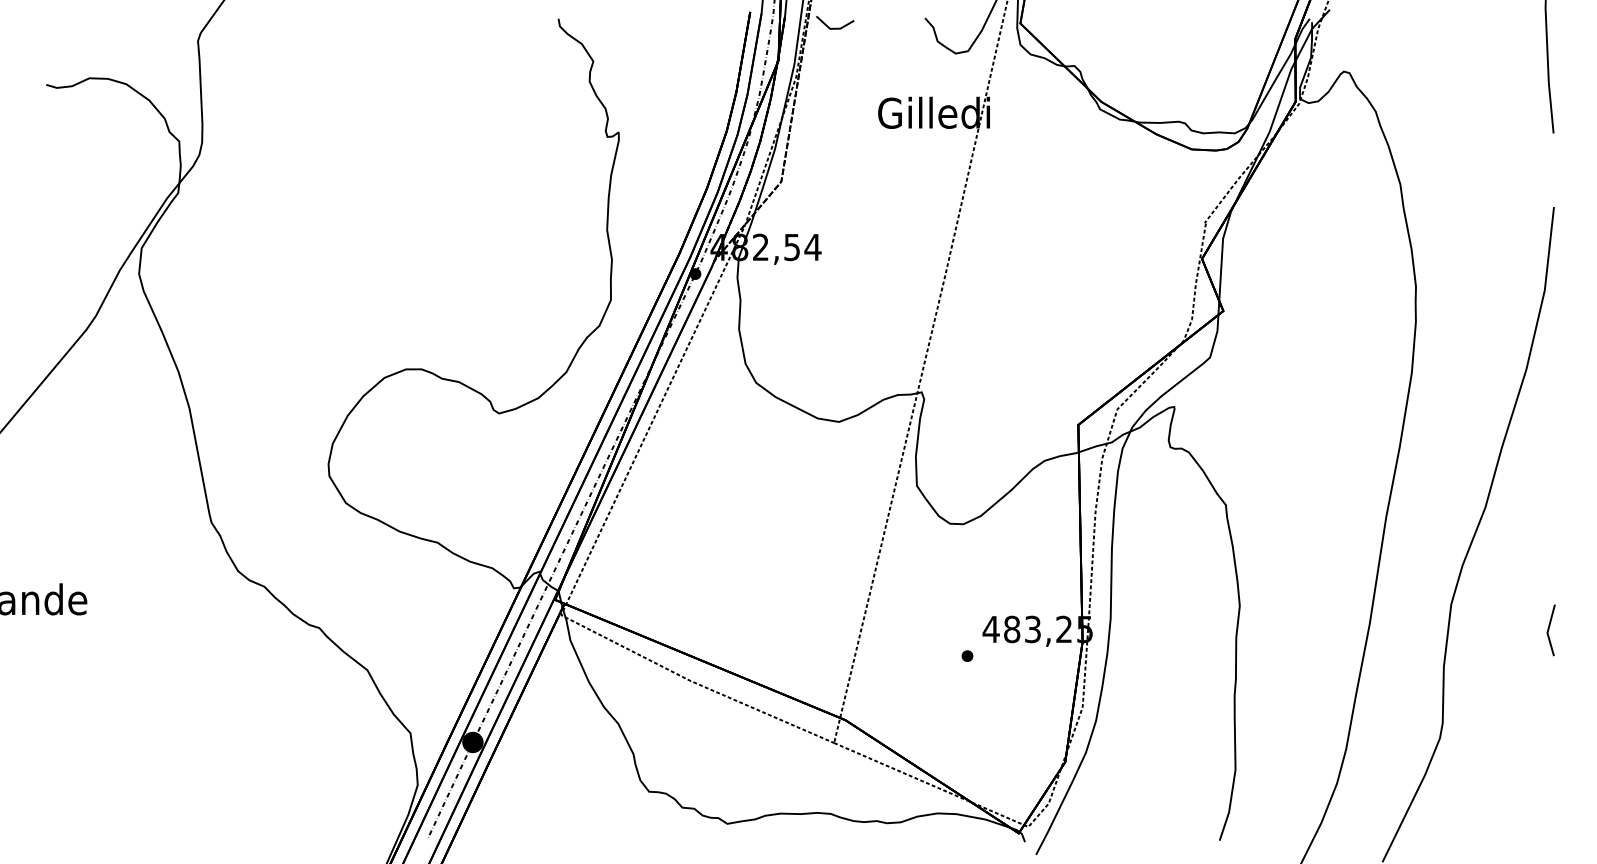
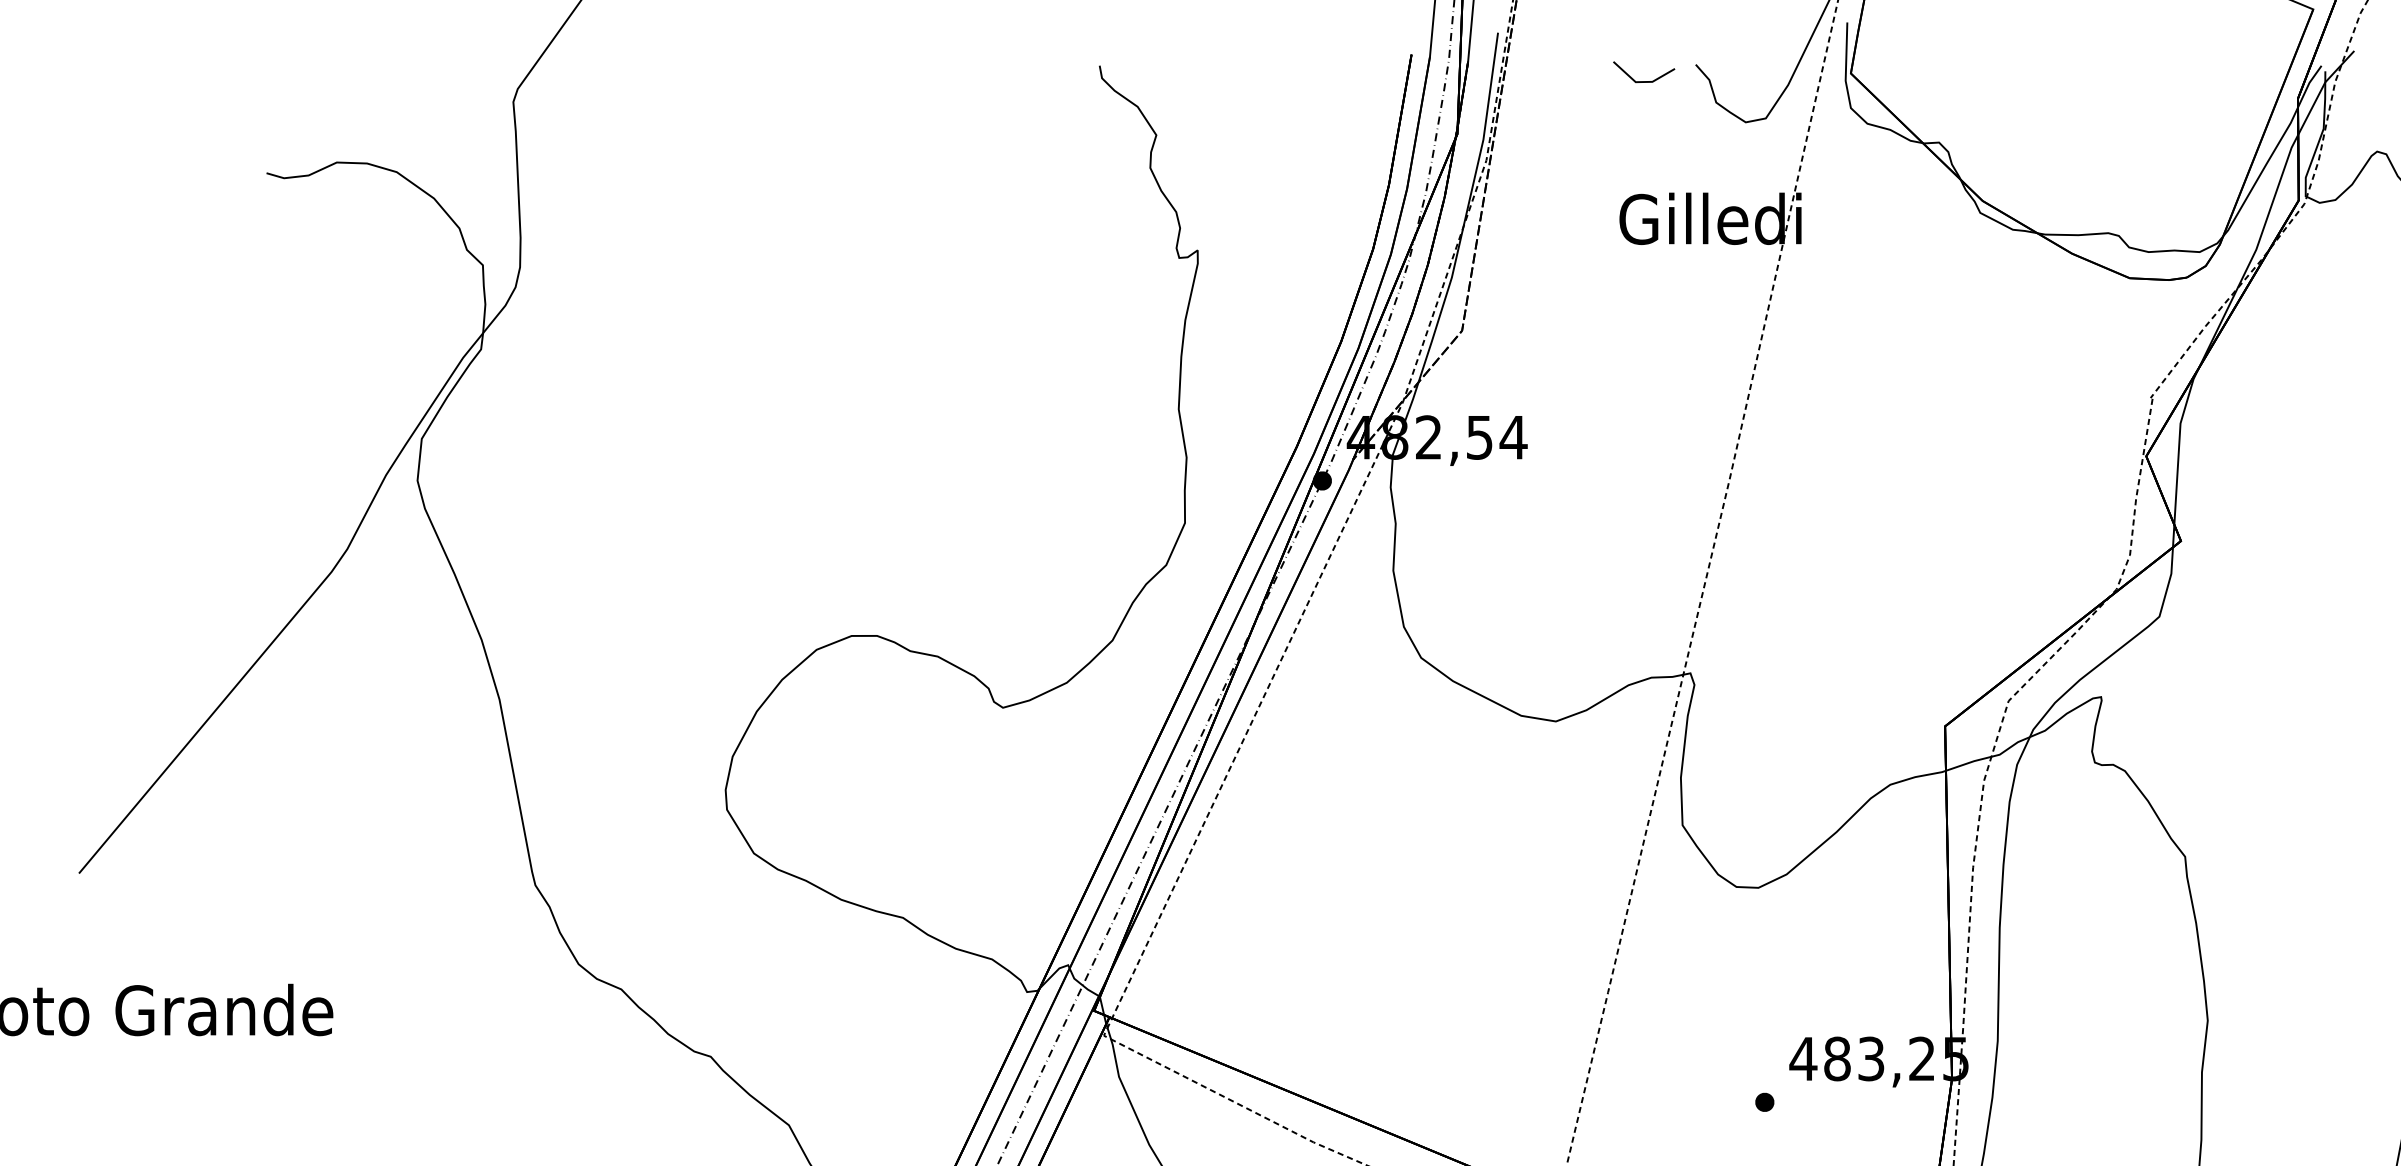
line: (835, 27) -> (1644, 79), moved

